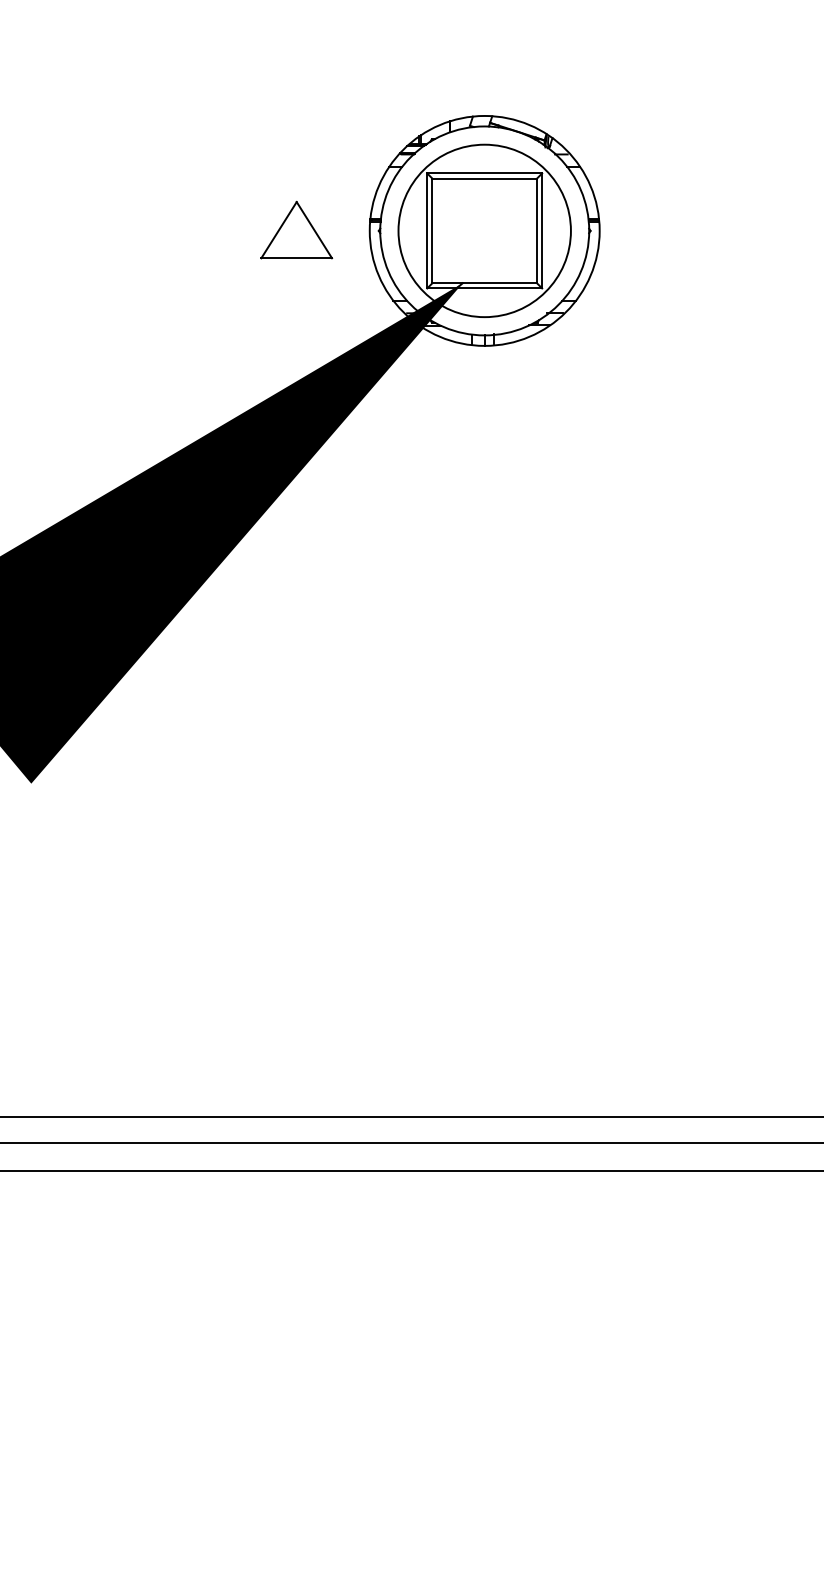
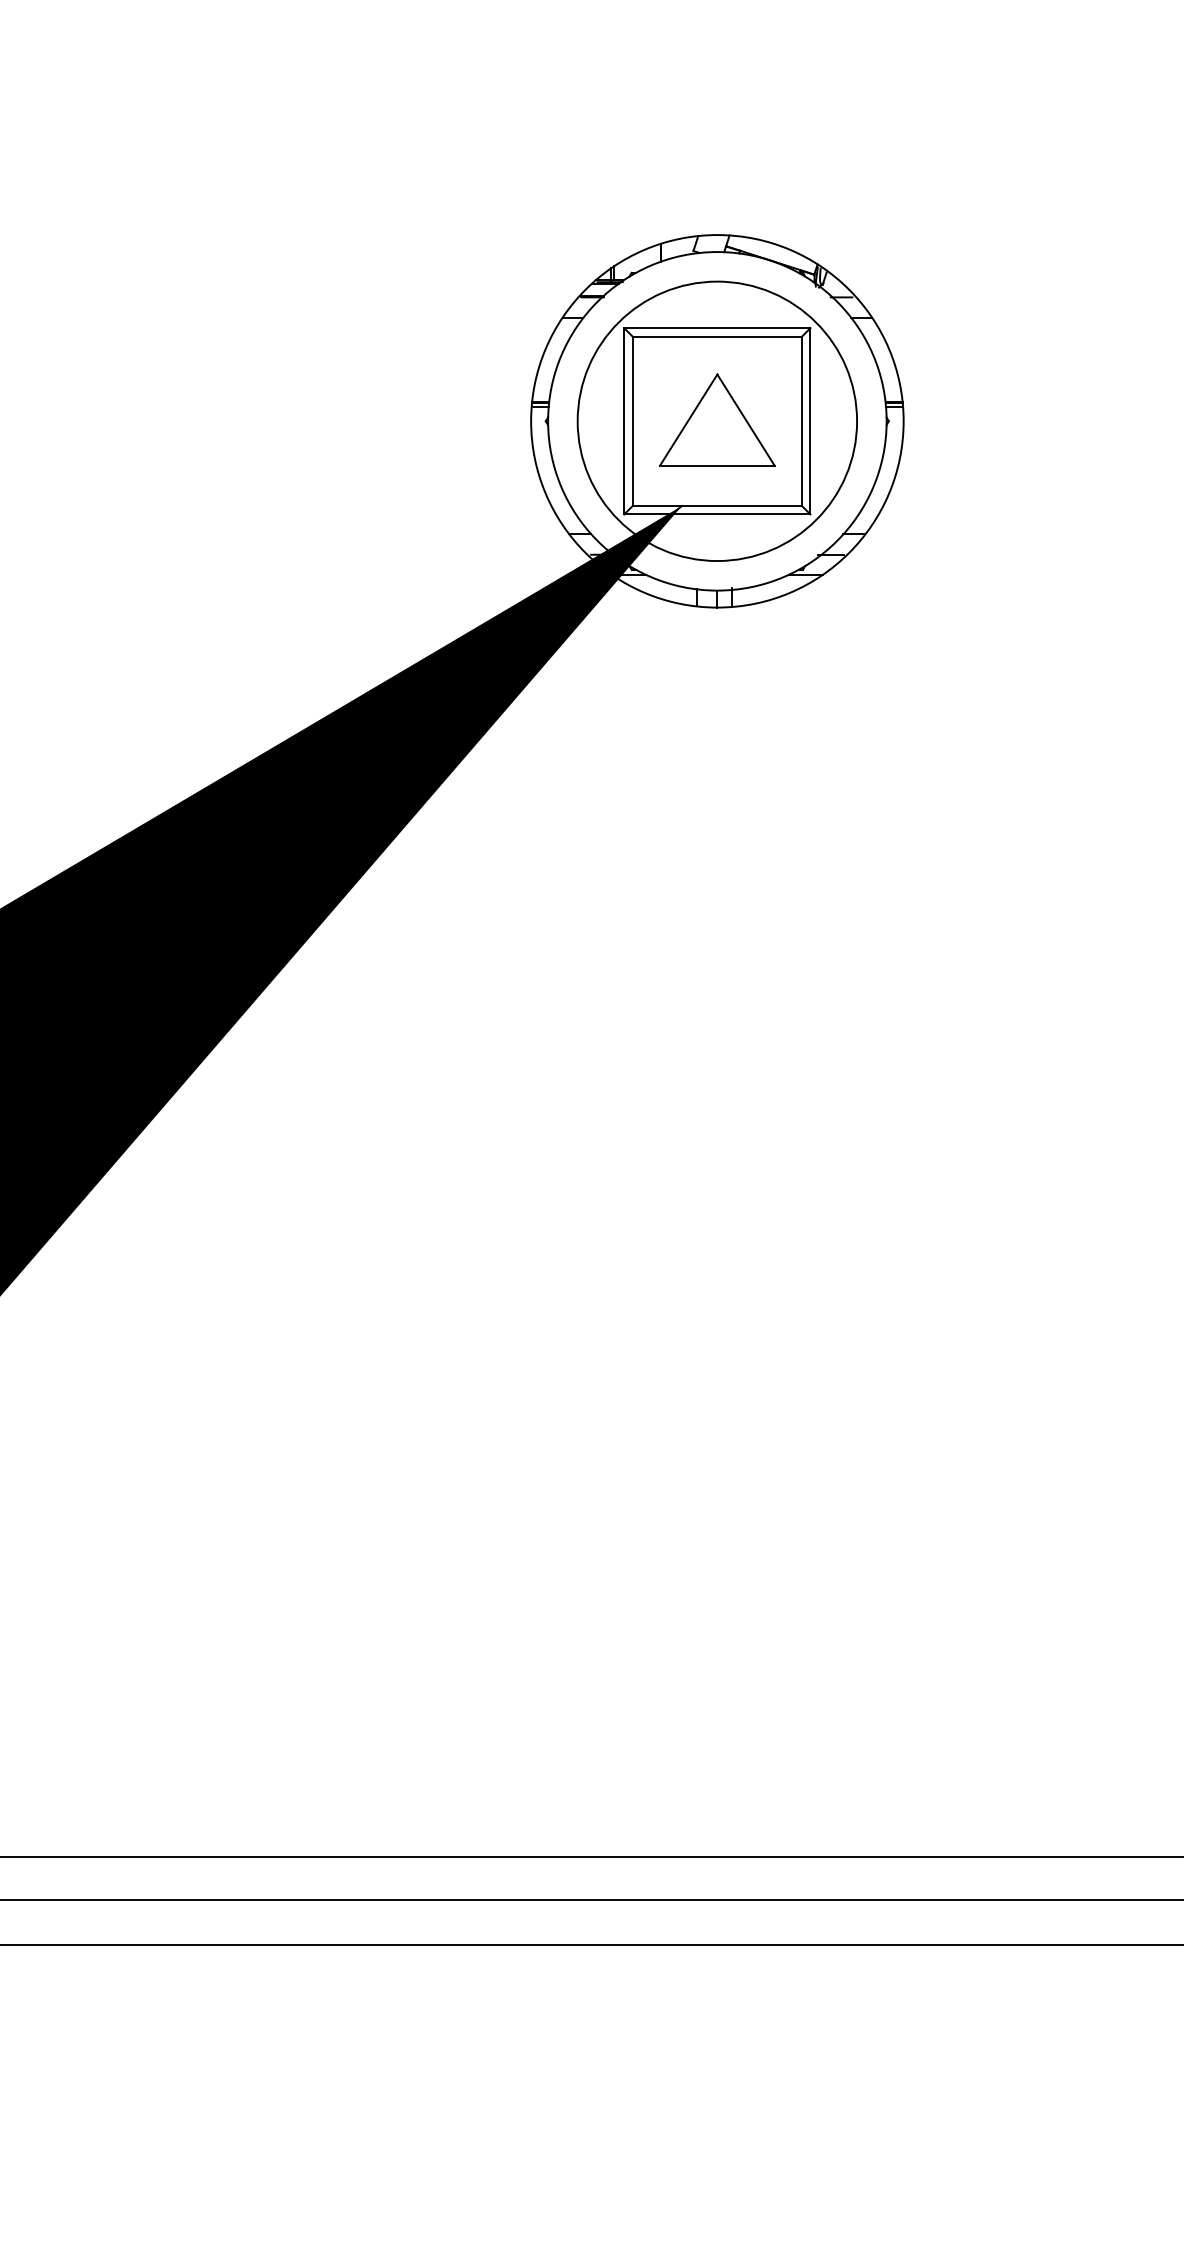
part: (296, 229) -> (717, 418), moved

